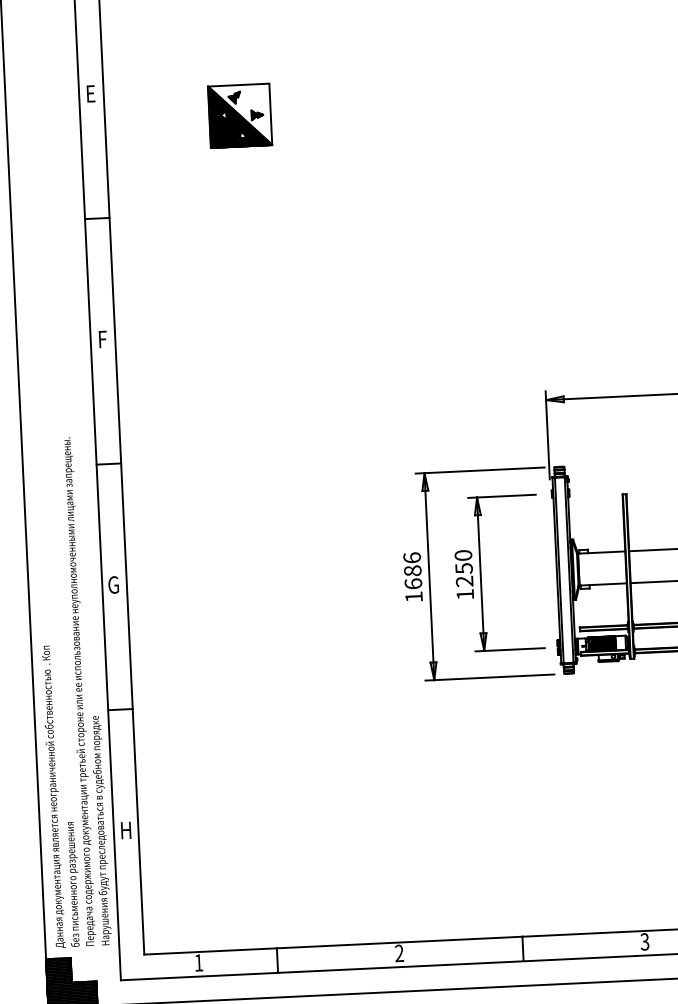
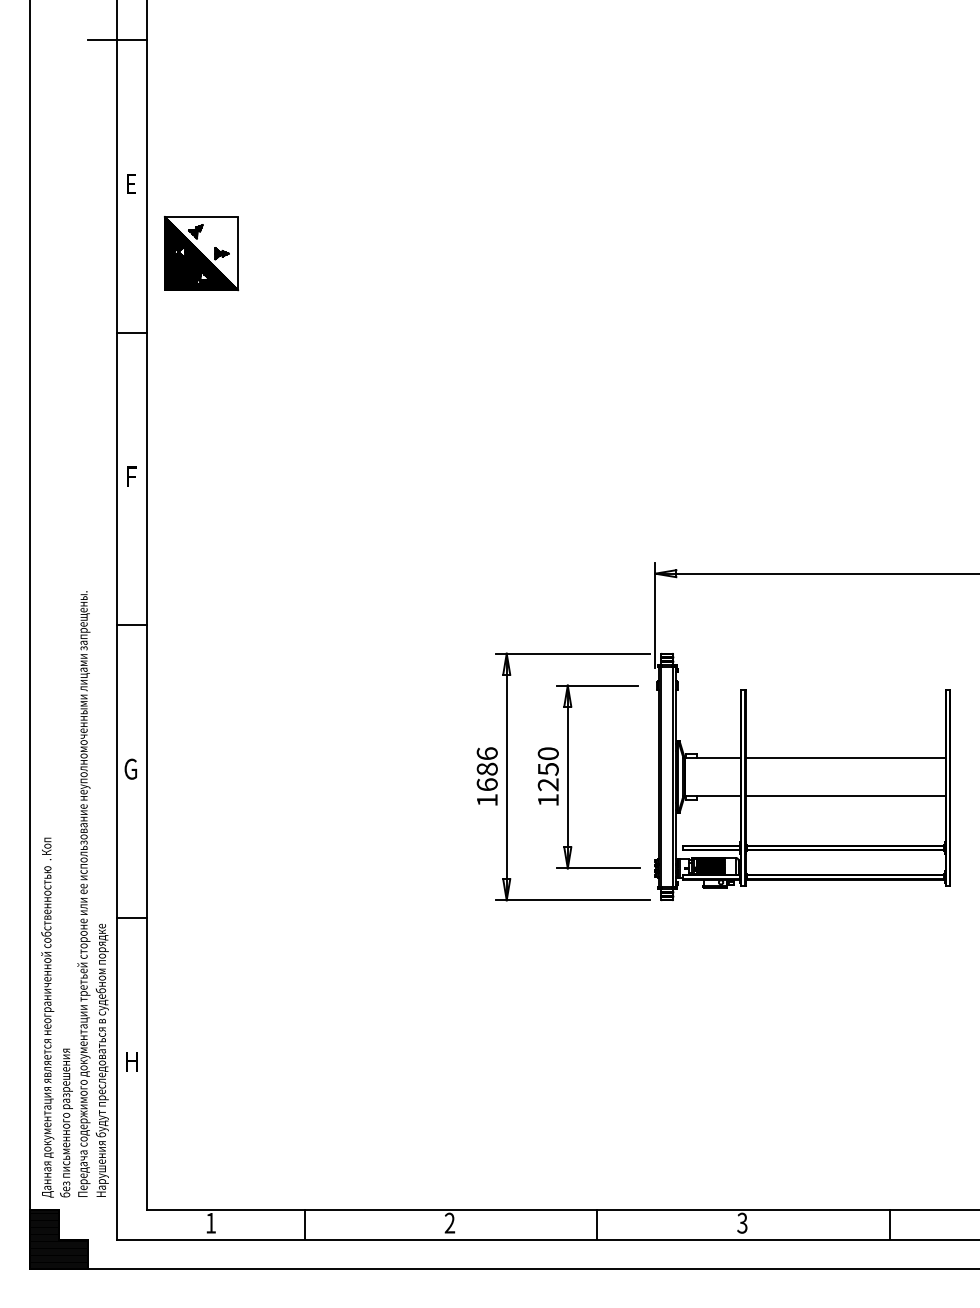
part: (240, 115) -> (201, 253), moved

